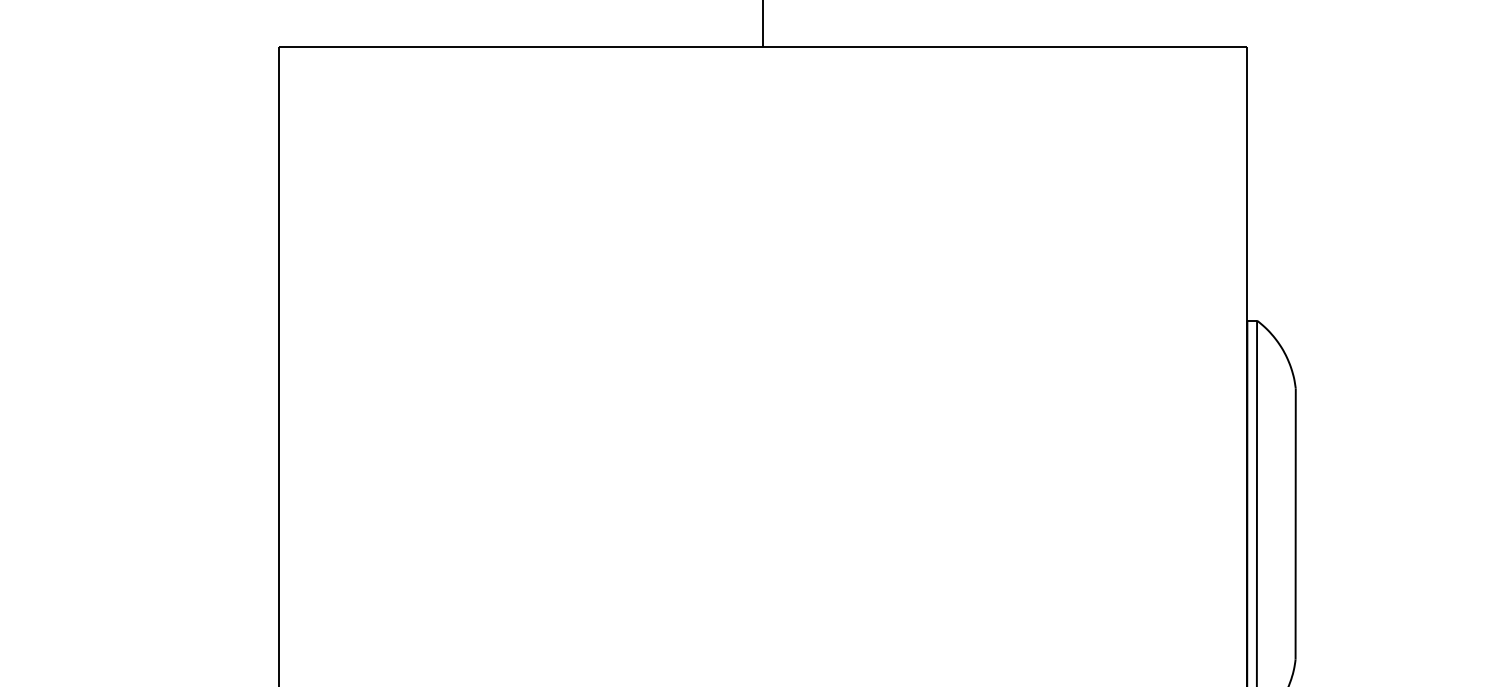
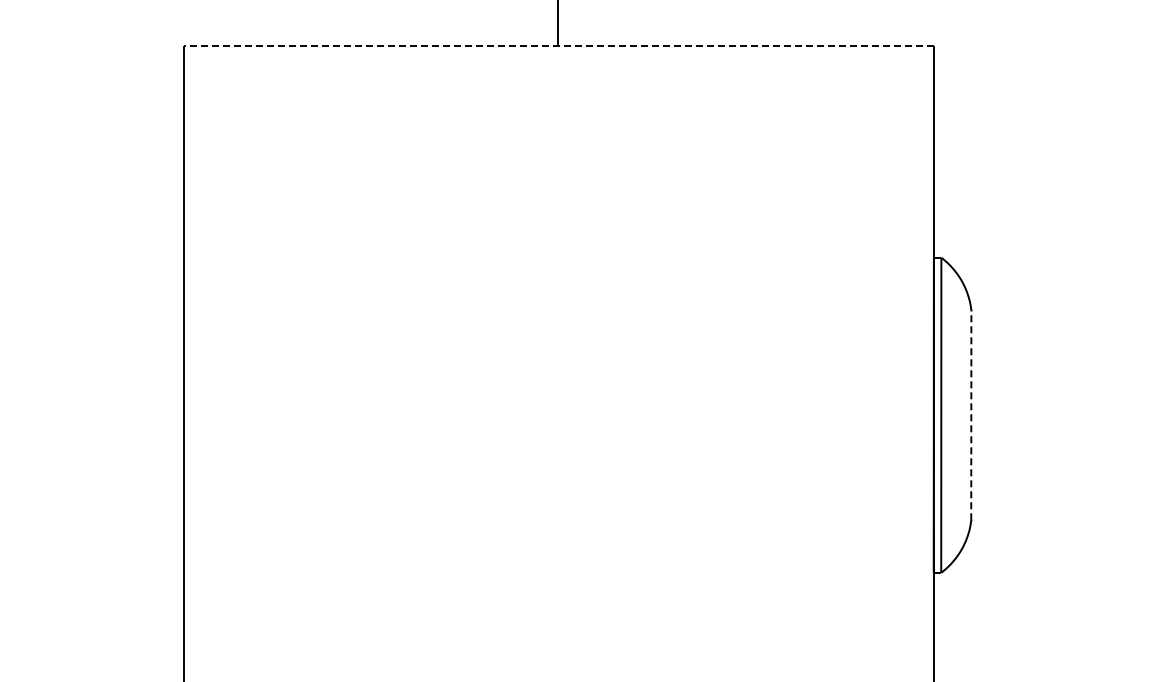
line: (762, 47) -> (558, 46), solid -> dashed
line: (1295, 522) -> (971, 414), solid -> dashed

